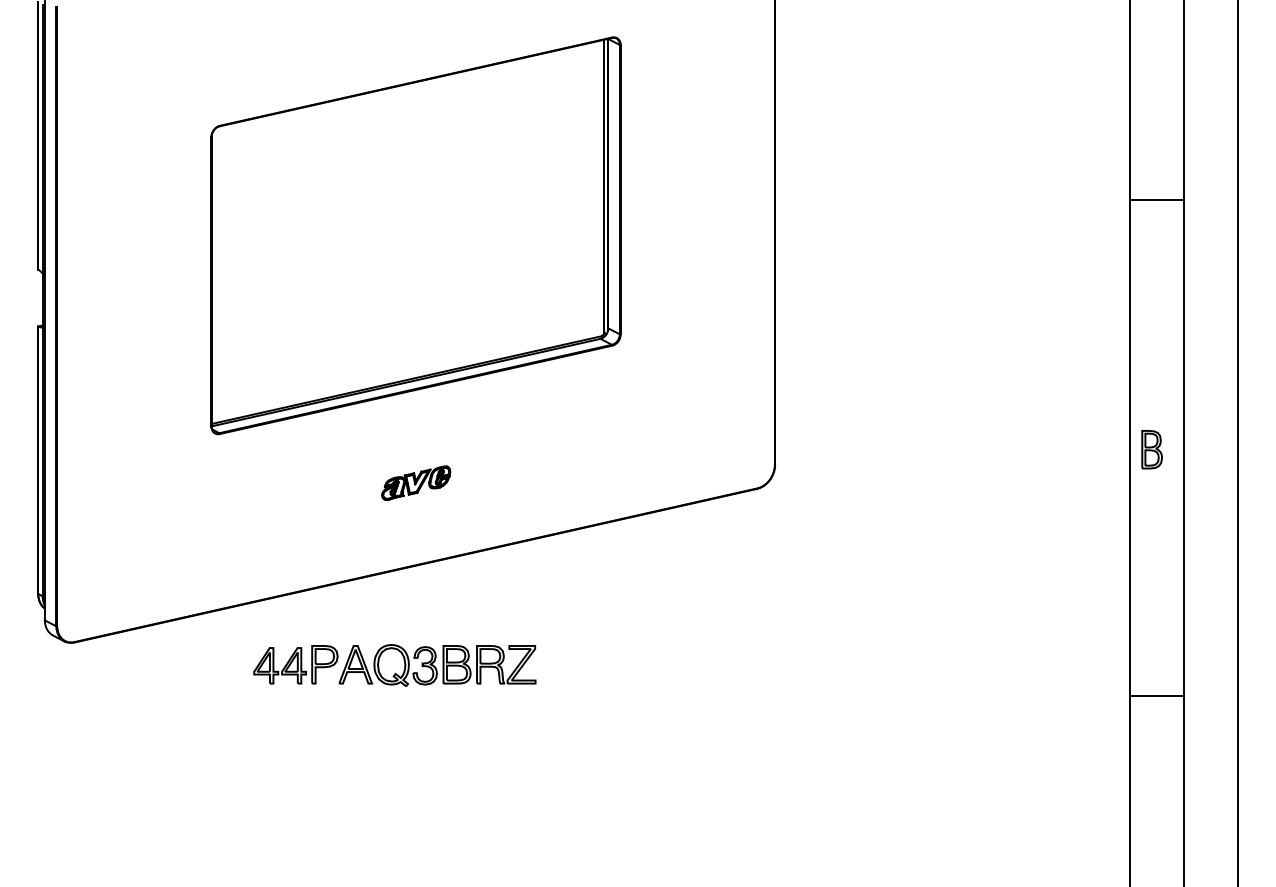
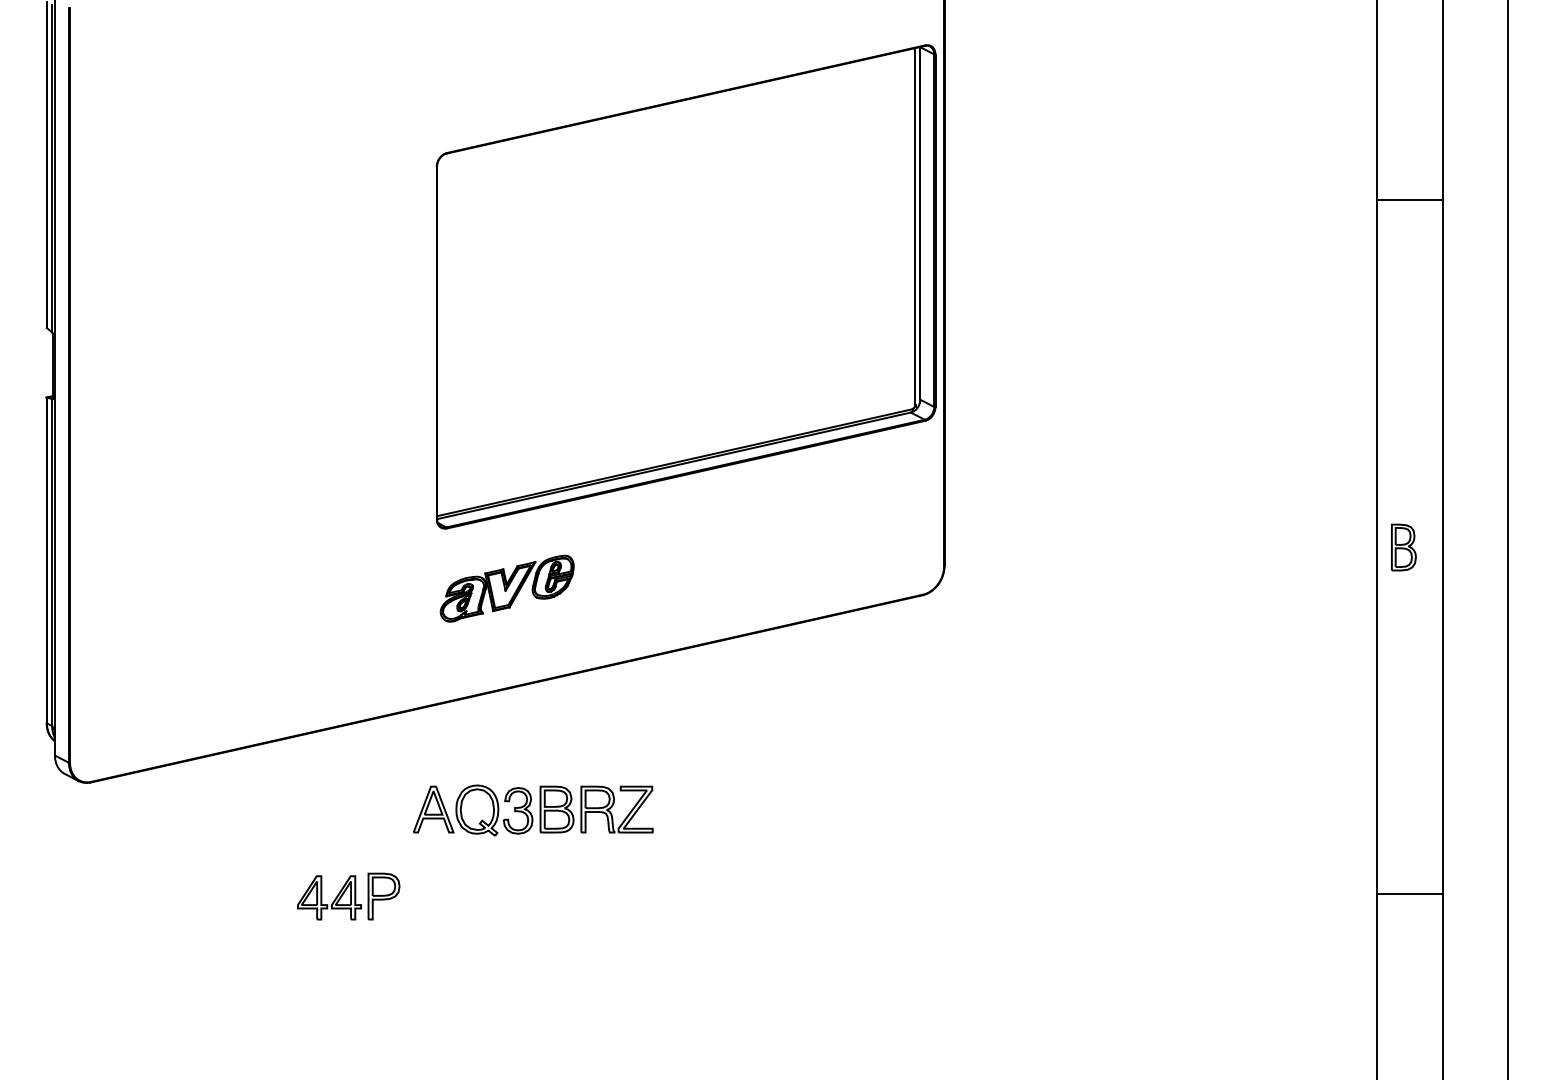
line: (1156, 199) -> (1409, 199), moved
part: (415, 235) -> (685, 286), moved
part: (415, 482) -> (506, 587), size x1.6
part: (295, 664) -> (348, 896), moved
line: (1156, 695) -> (1409, 893), moved

